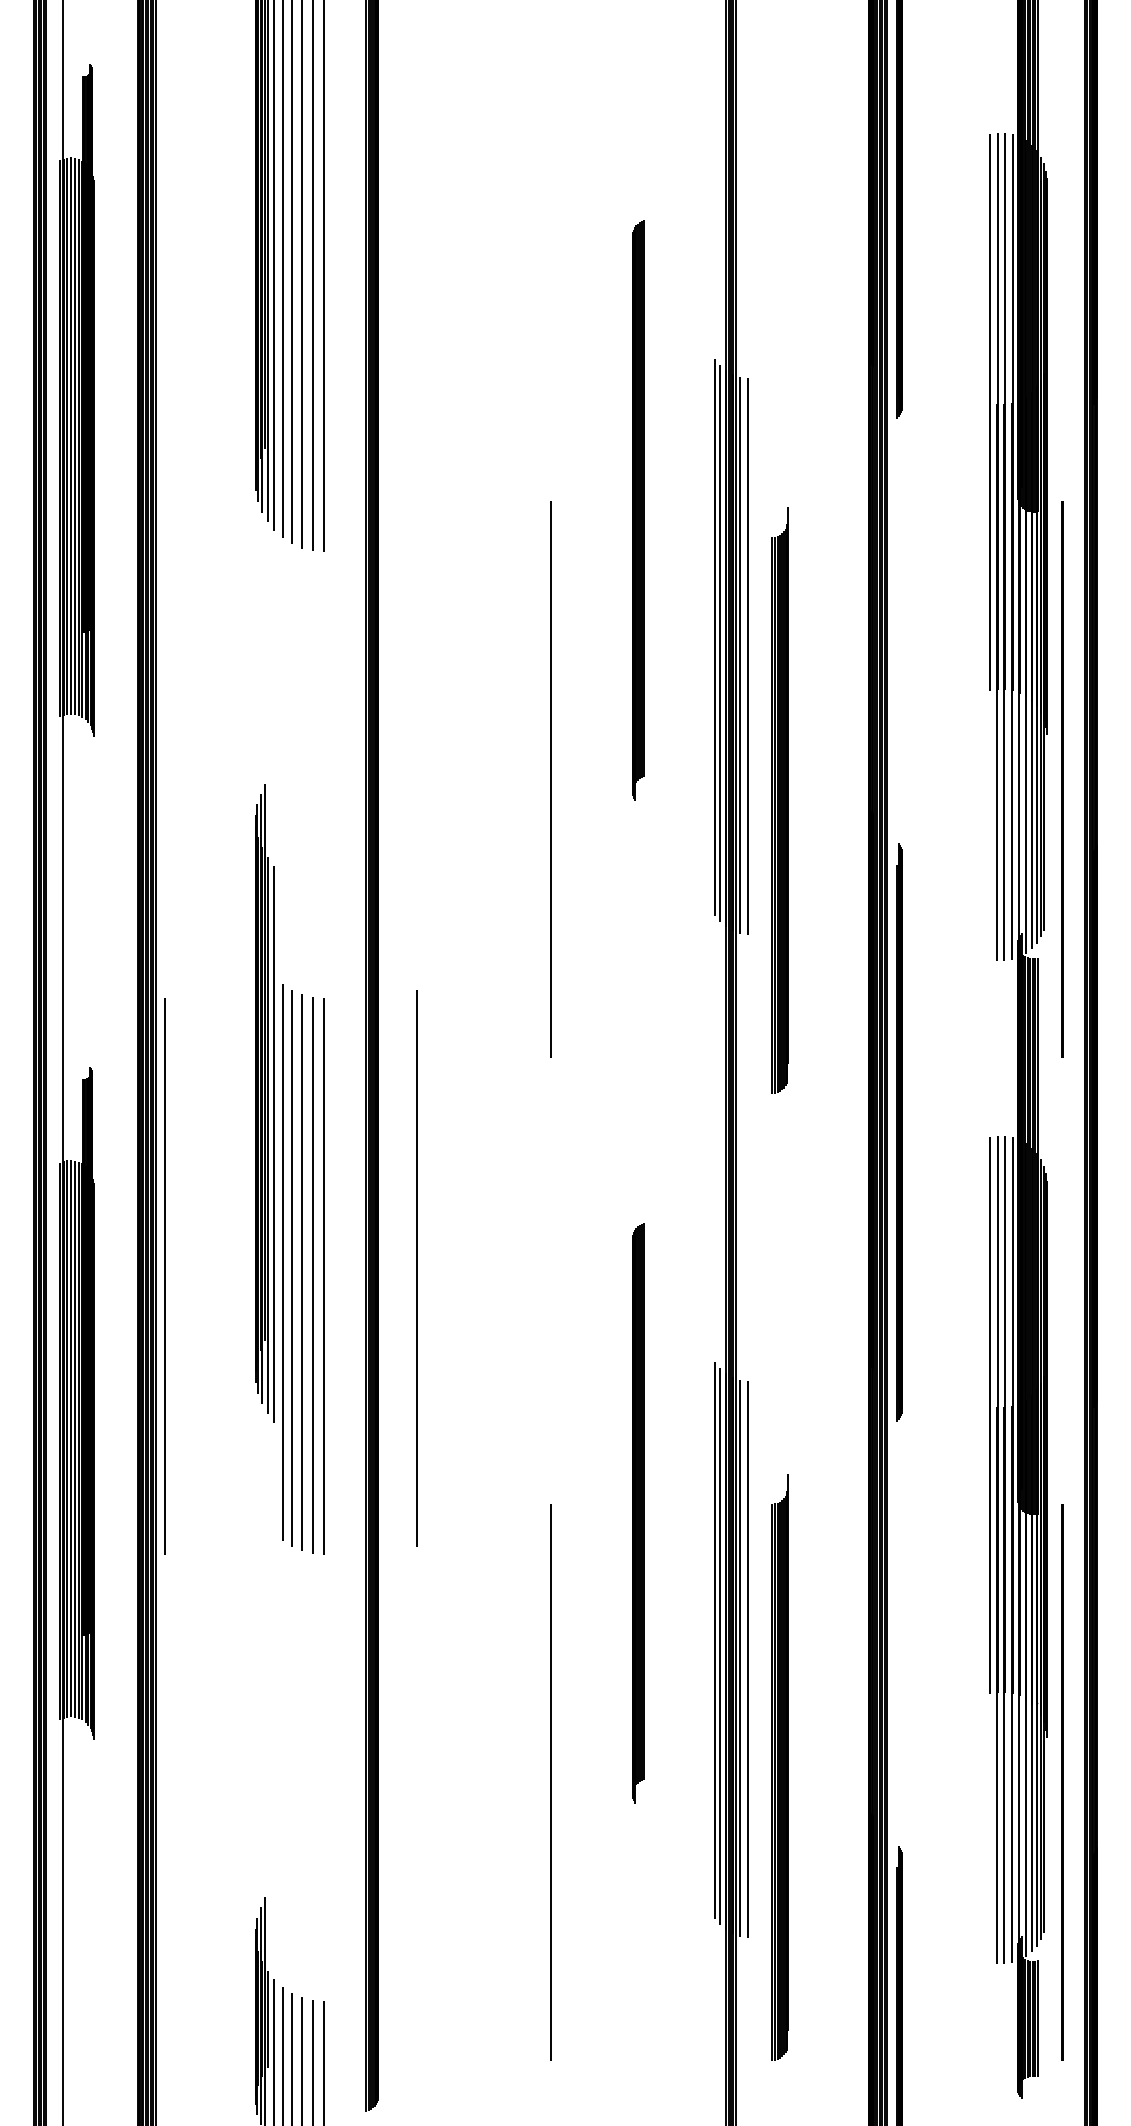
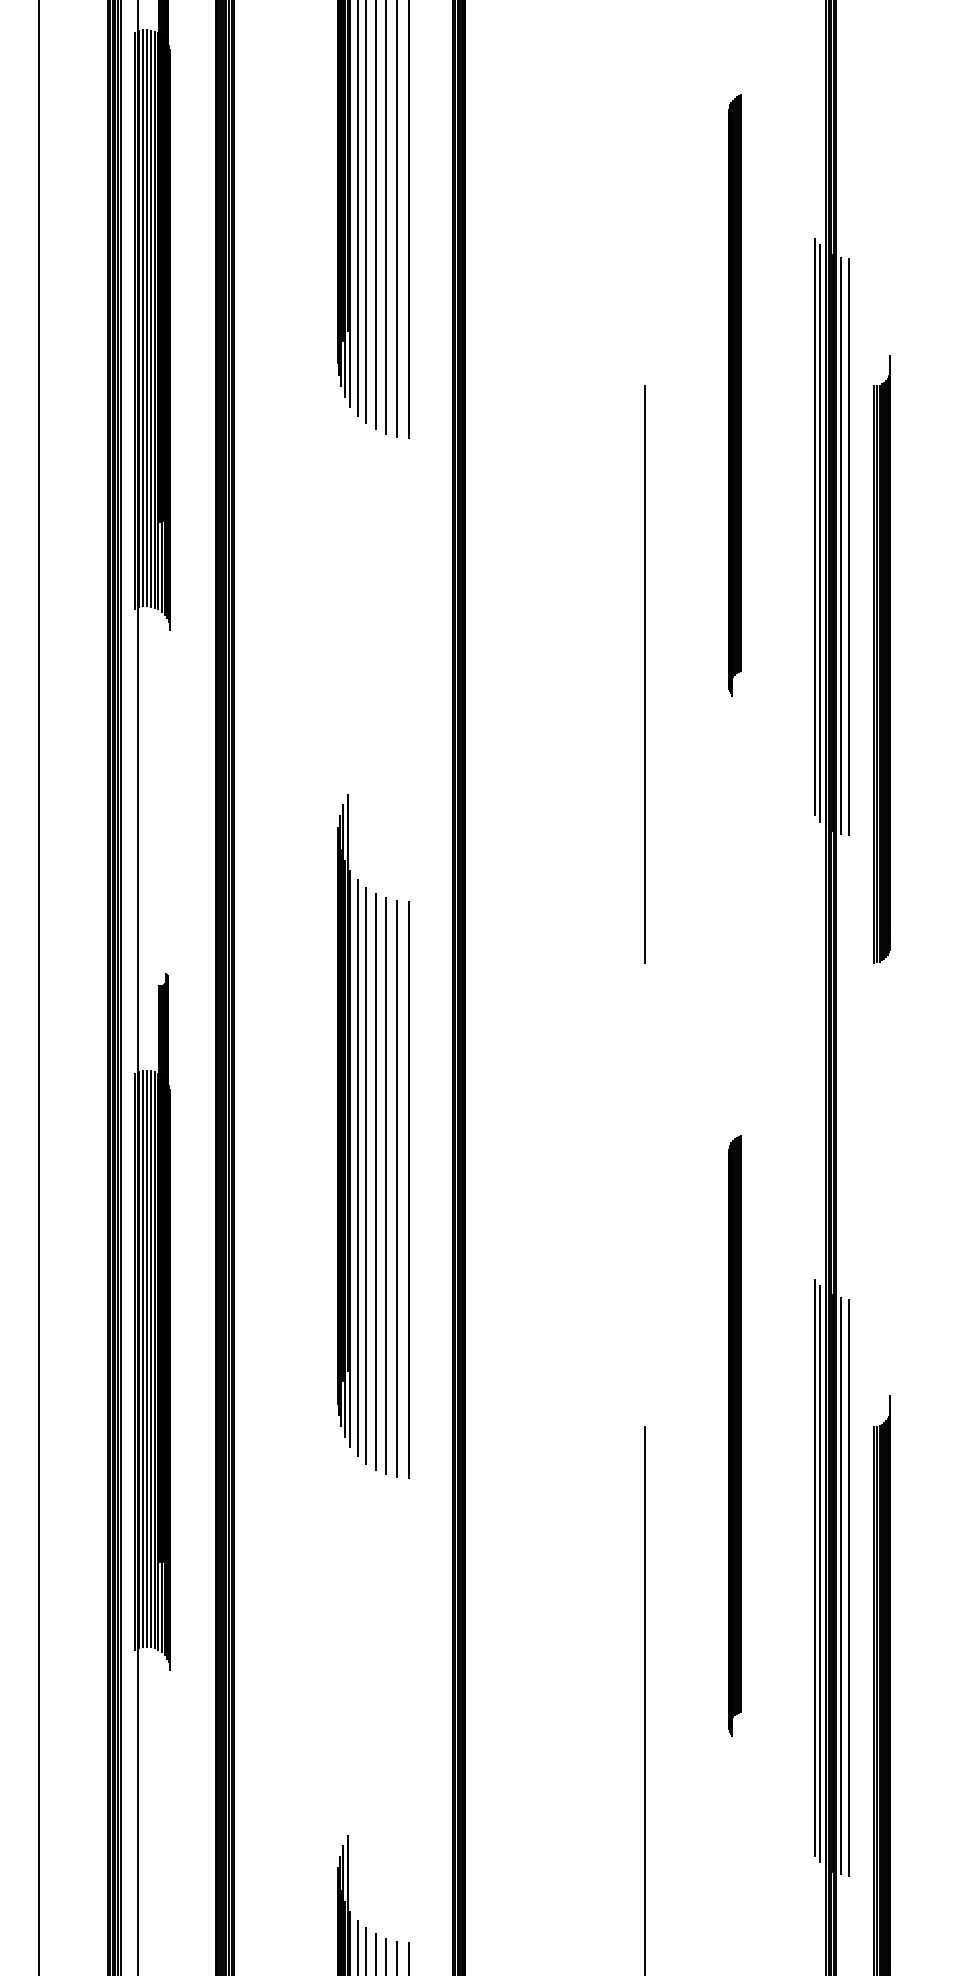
part: (779, 800) -> (881, 659), moved
part: (264, 1103) -> (347, 1125), moved
line: (416, 1268) -> (504, 1181), removed
line: (164, 1276) -> (243, 1190), removed

